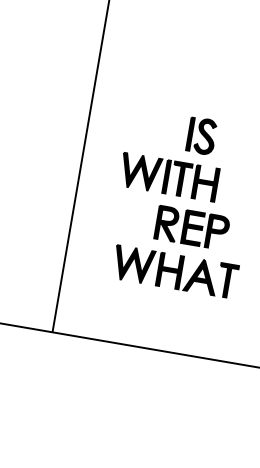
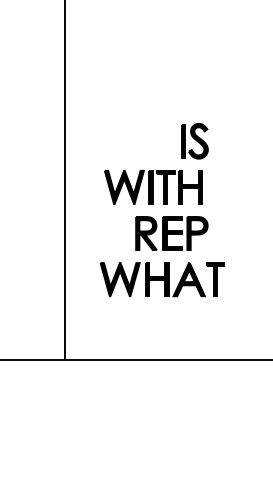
part: (201, 136) -> (194, 141), moved
part: (191, 227) -> (171, 233), moved
part: (174, 271) -> (161, 279), moved

